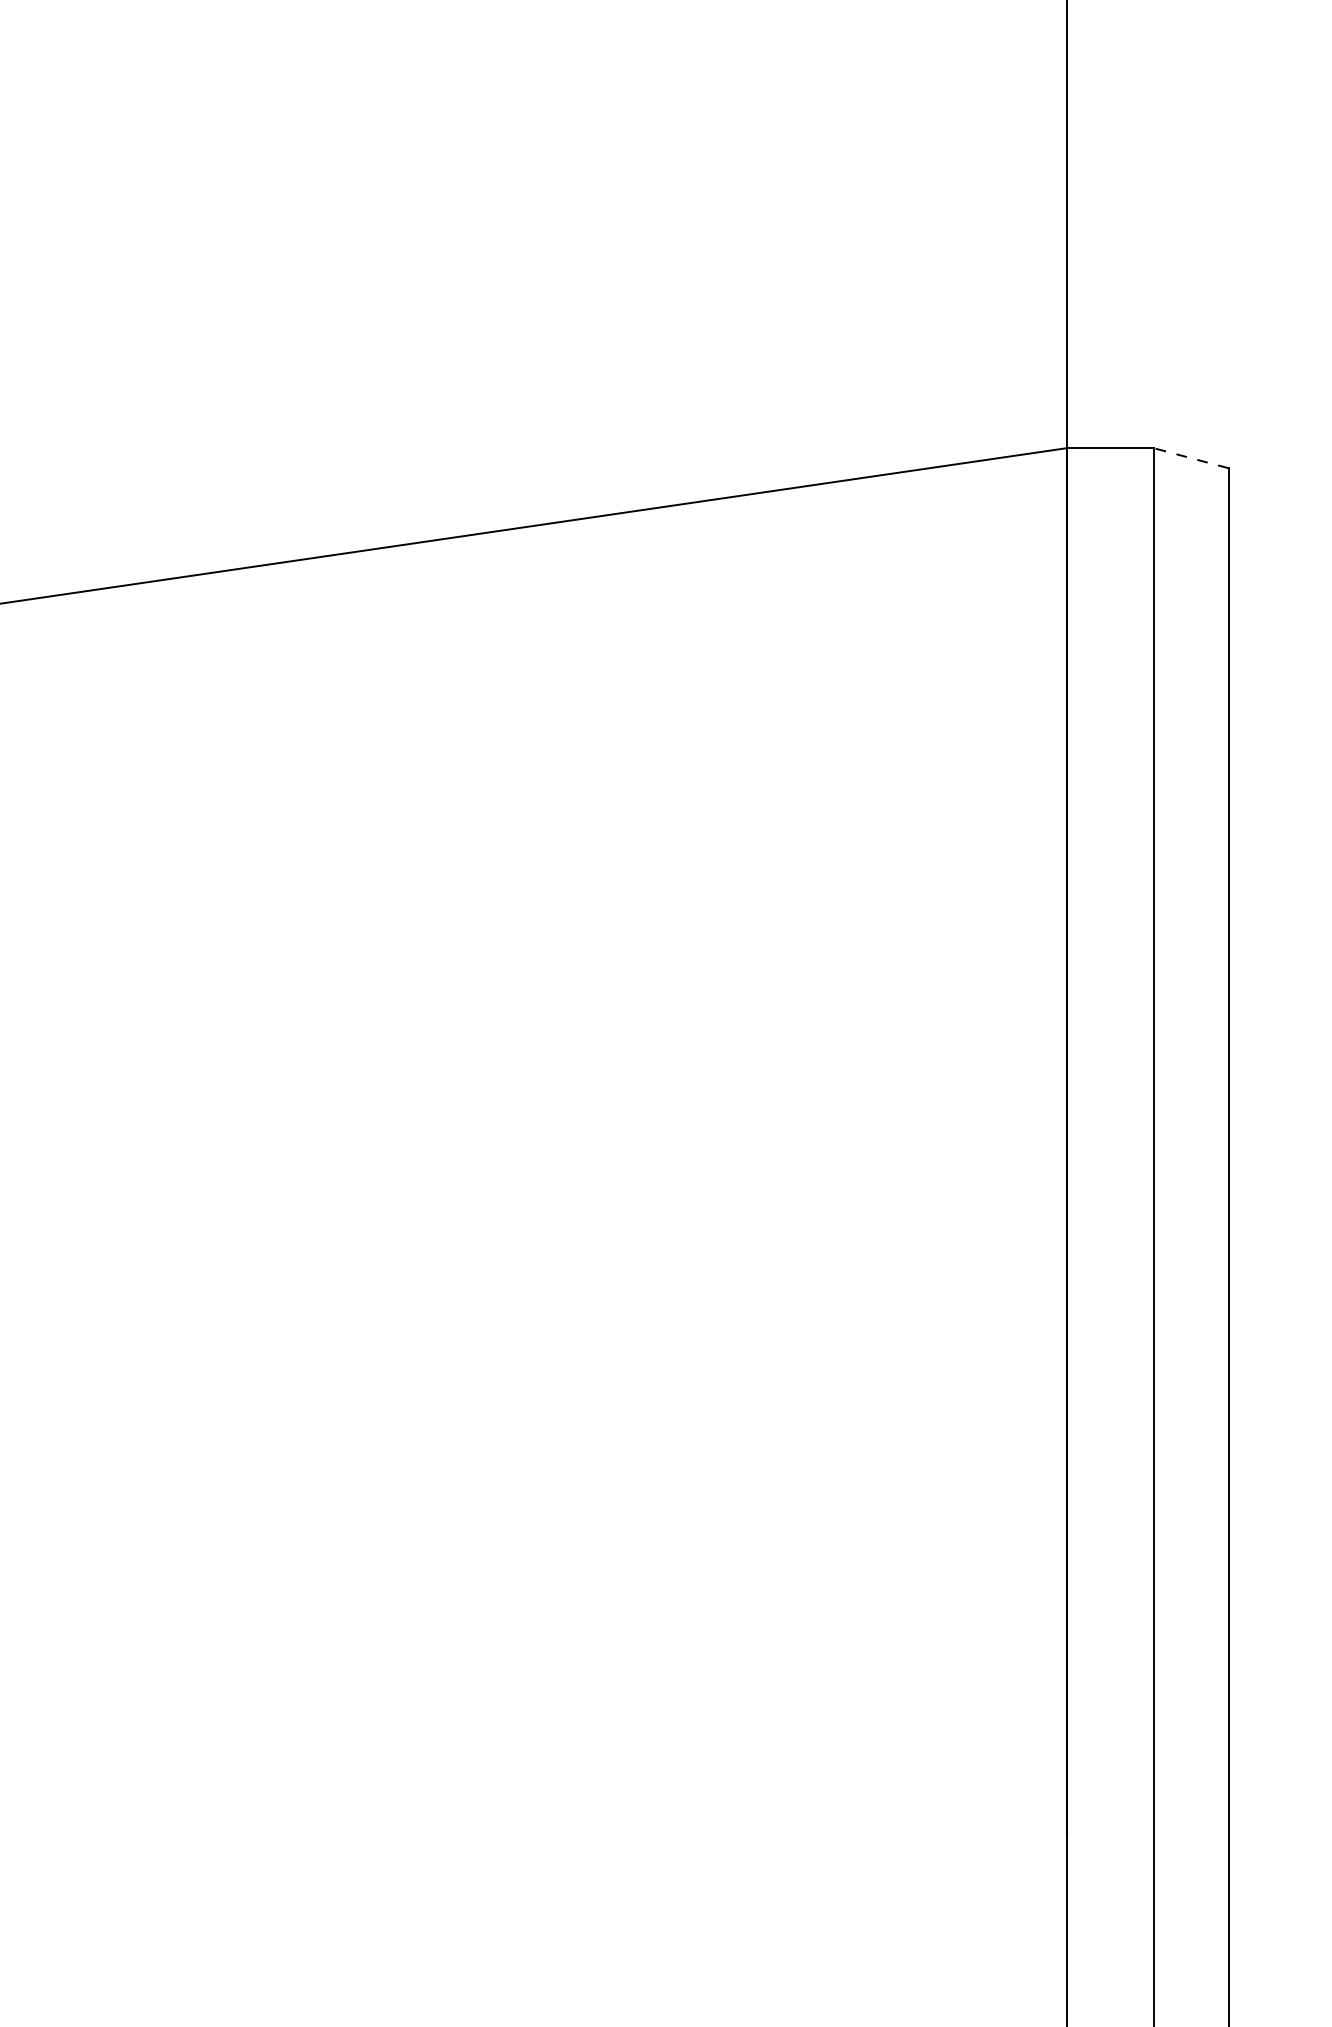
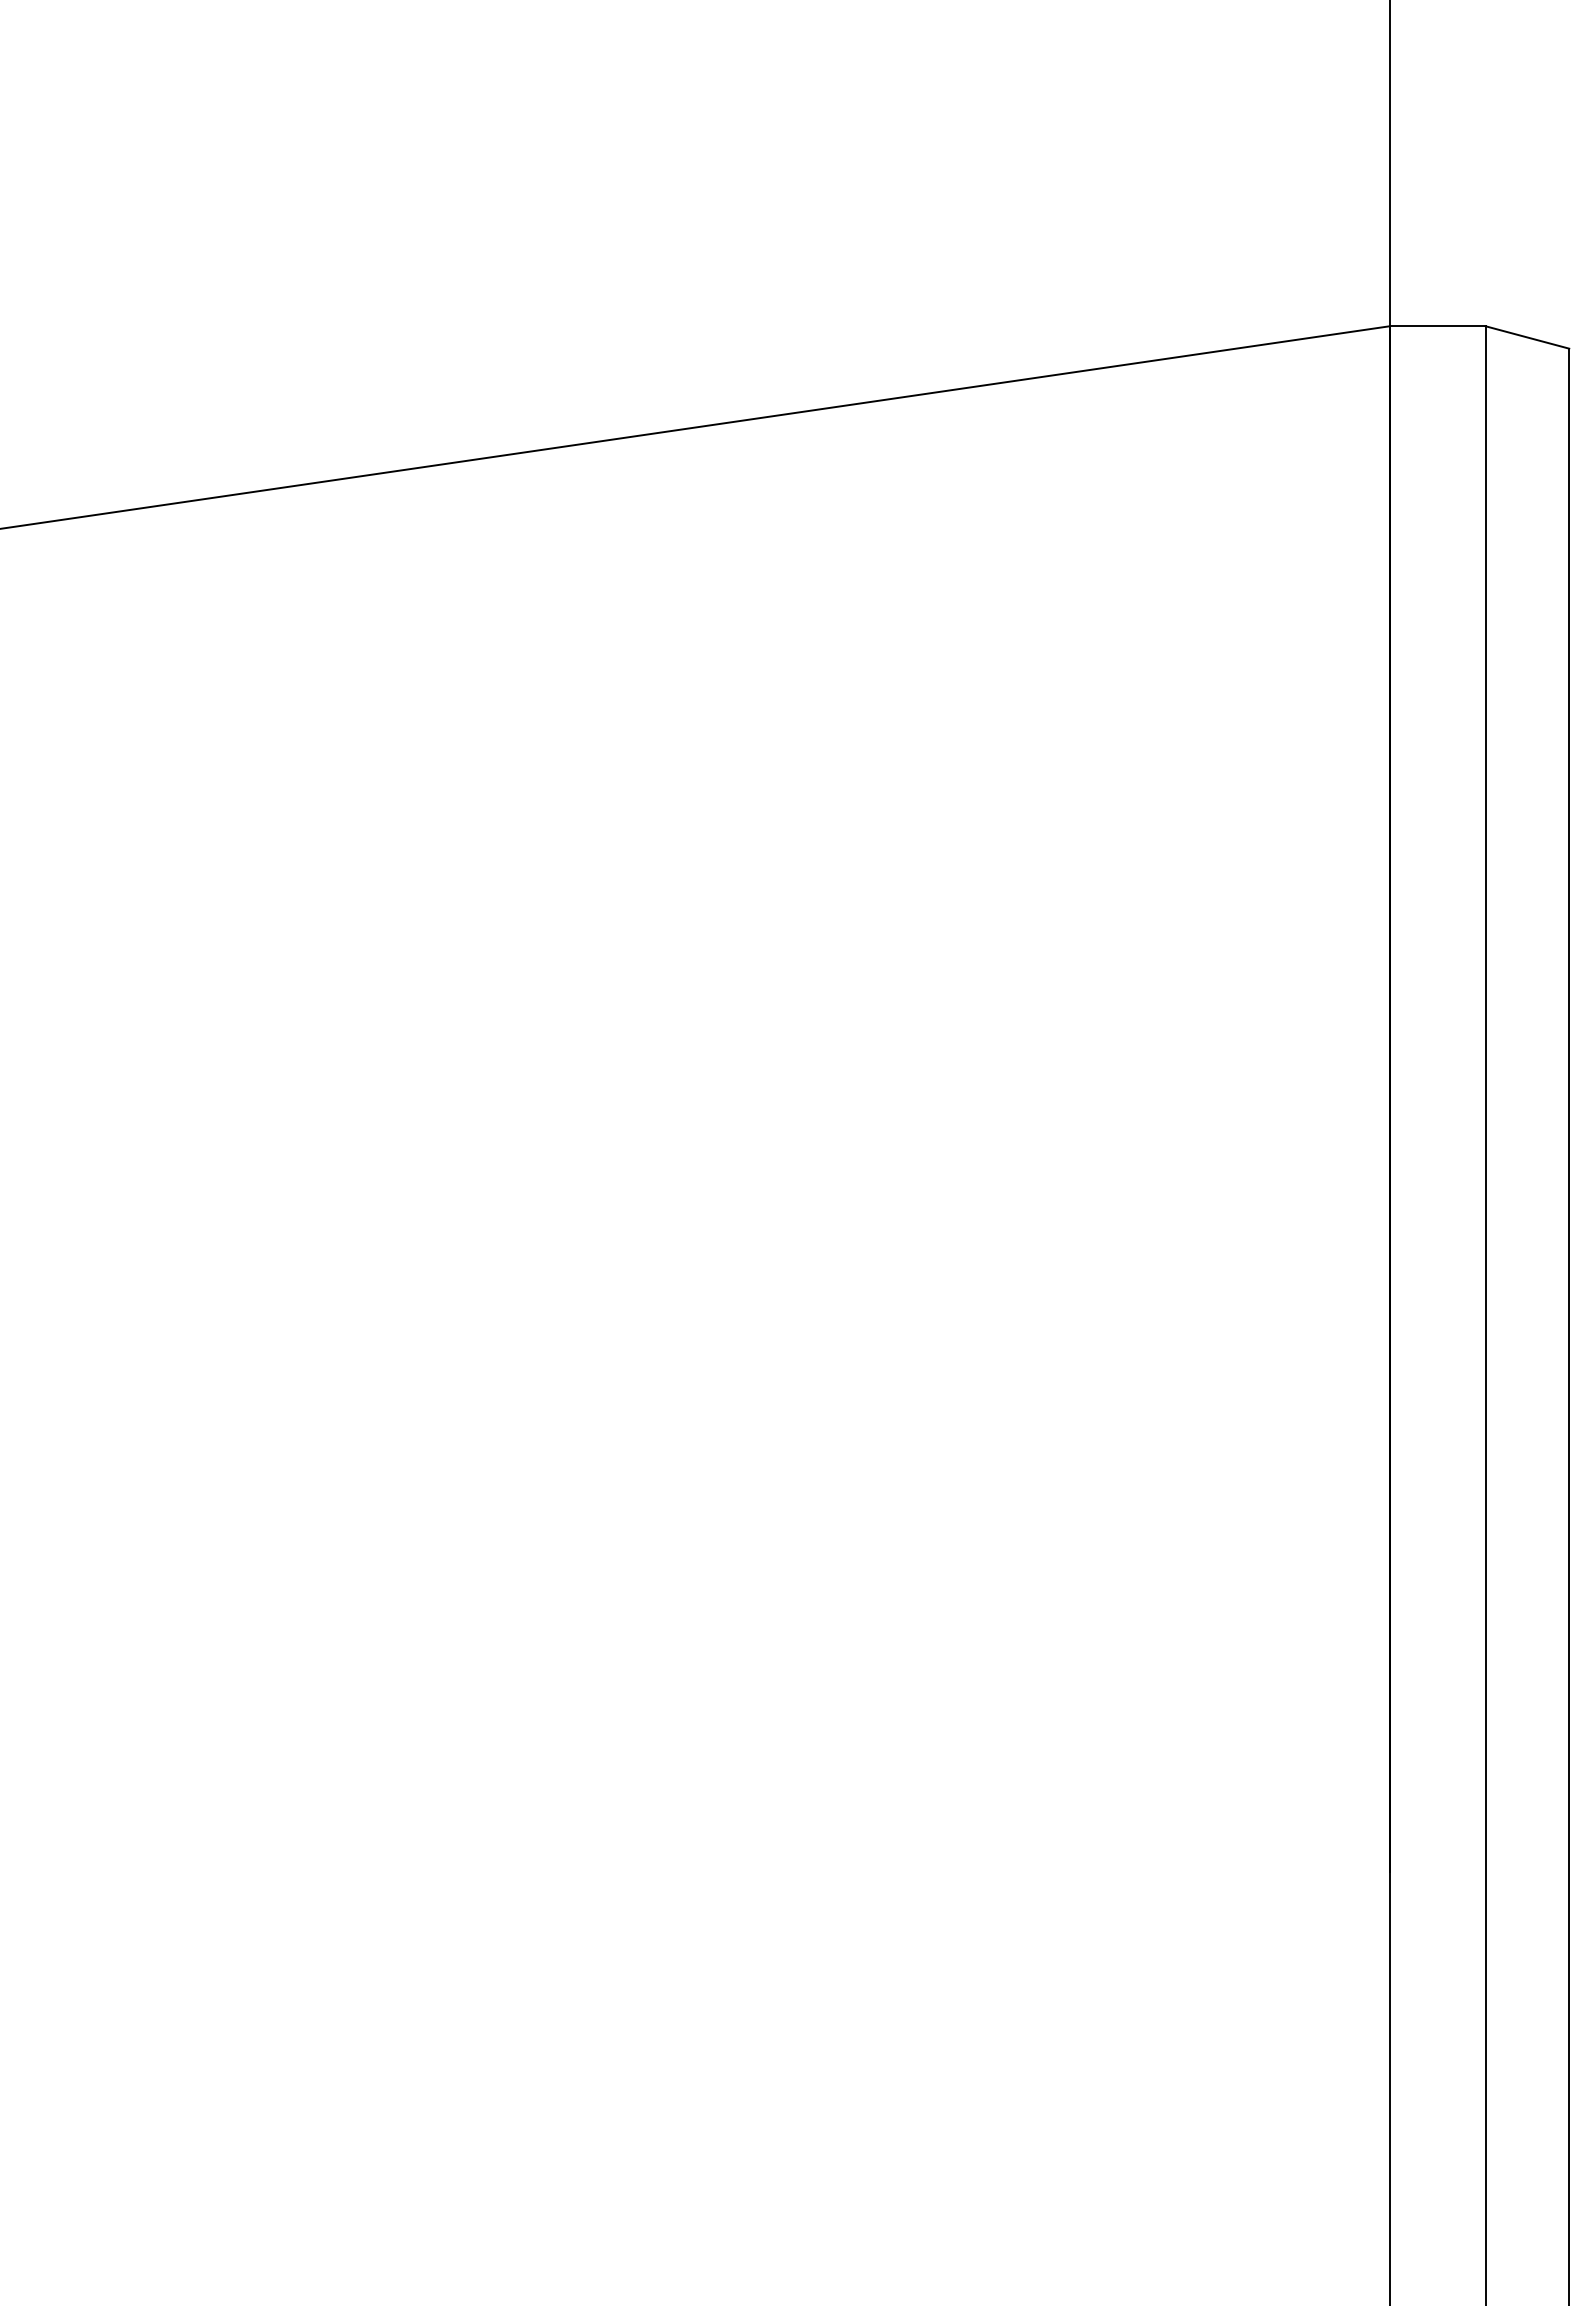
line: (1190, 458) -> (1526, 337), dashed -> solid

